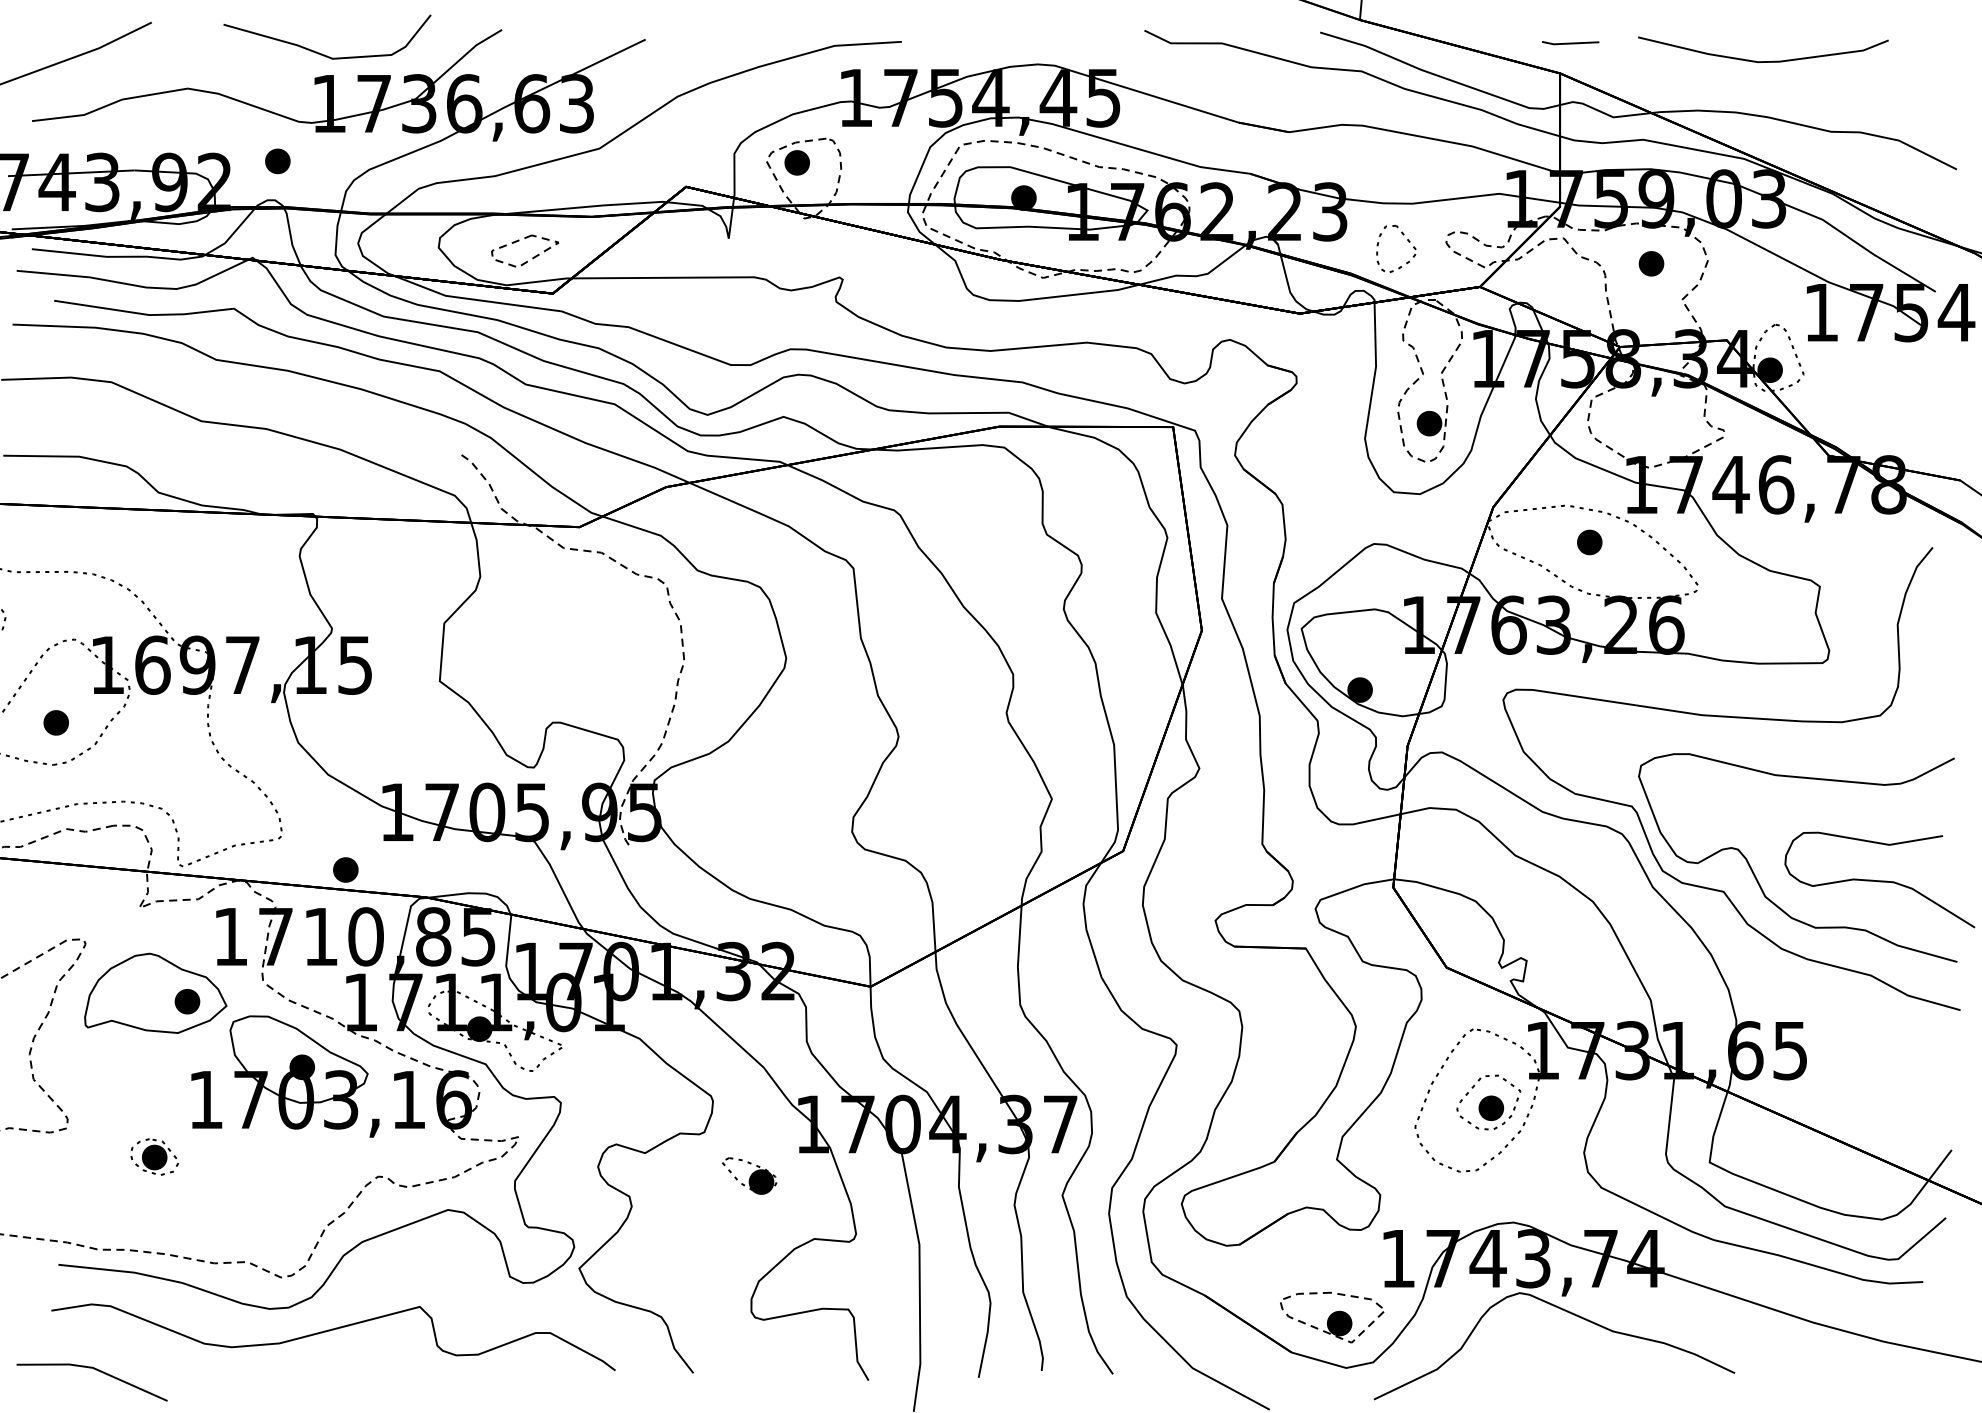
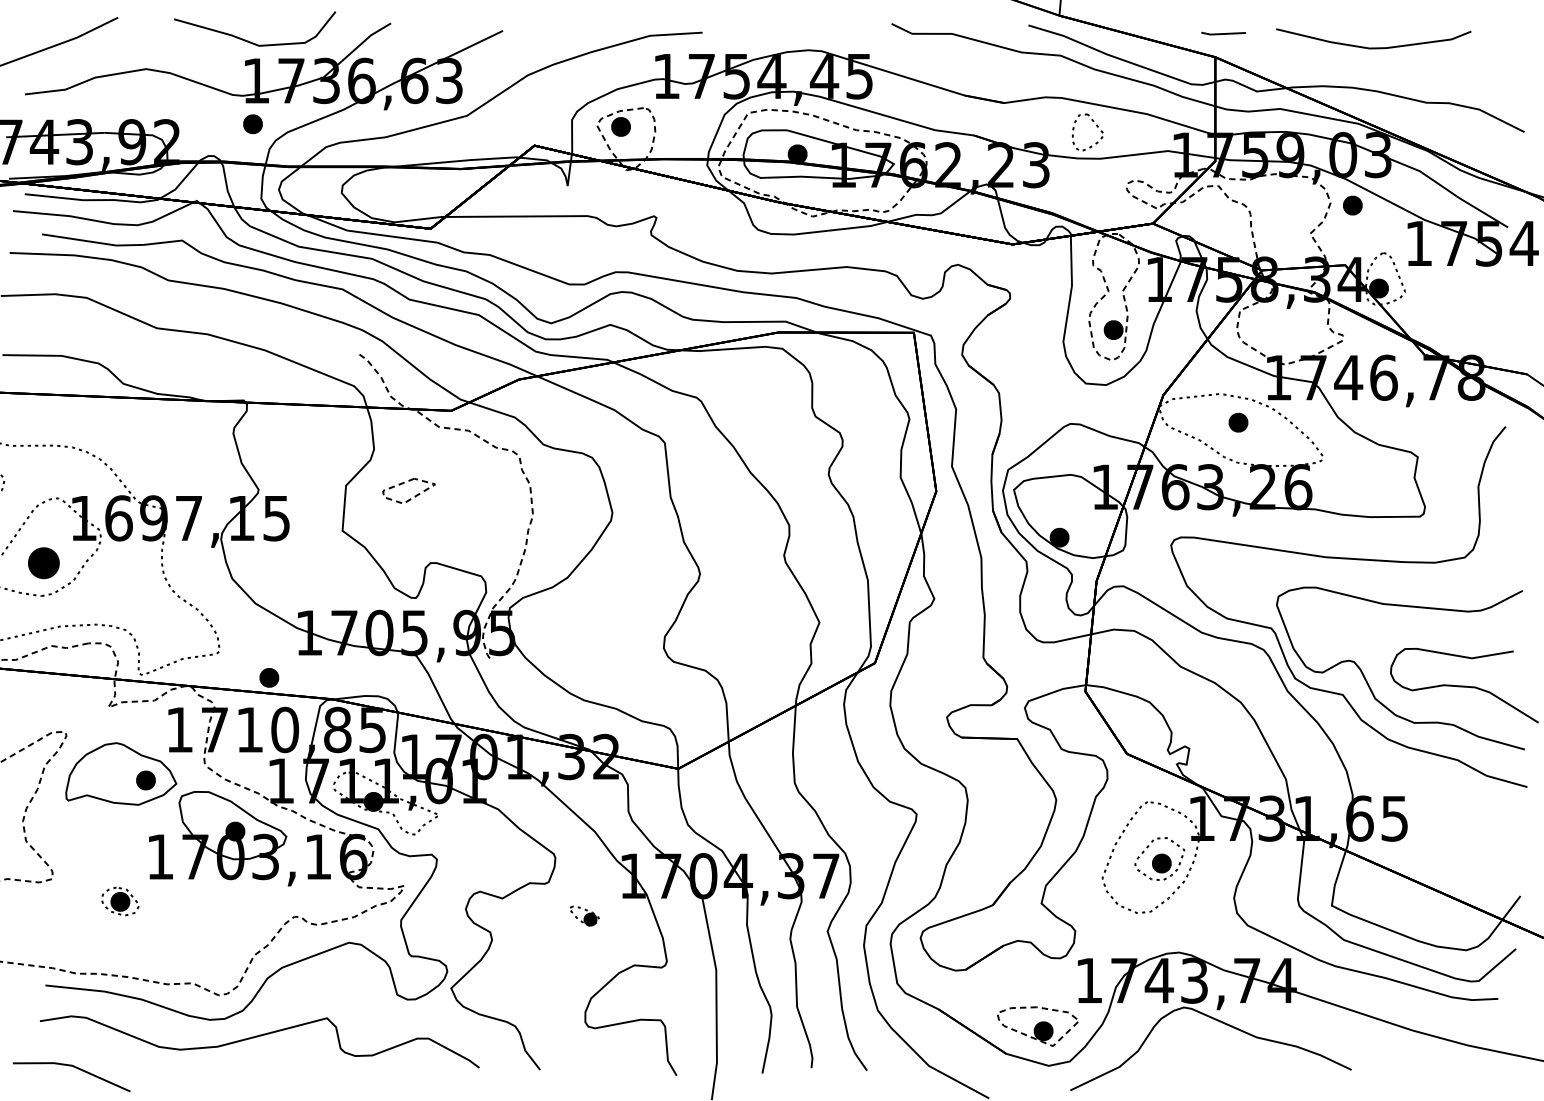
part: (277, 161) -> (252, 124), moved
part: (1408, 242) -> (1097, 127), moved
part: (532, 257) -> (414, 495), moved
part: (1651, 263) -> (1352, 205), moved
part: (55, 722) -> (43, 562), size x1.6
part: (749, 1175) -> (583, 915), size x0.7

